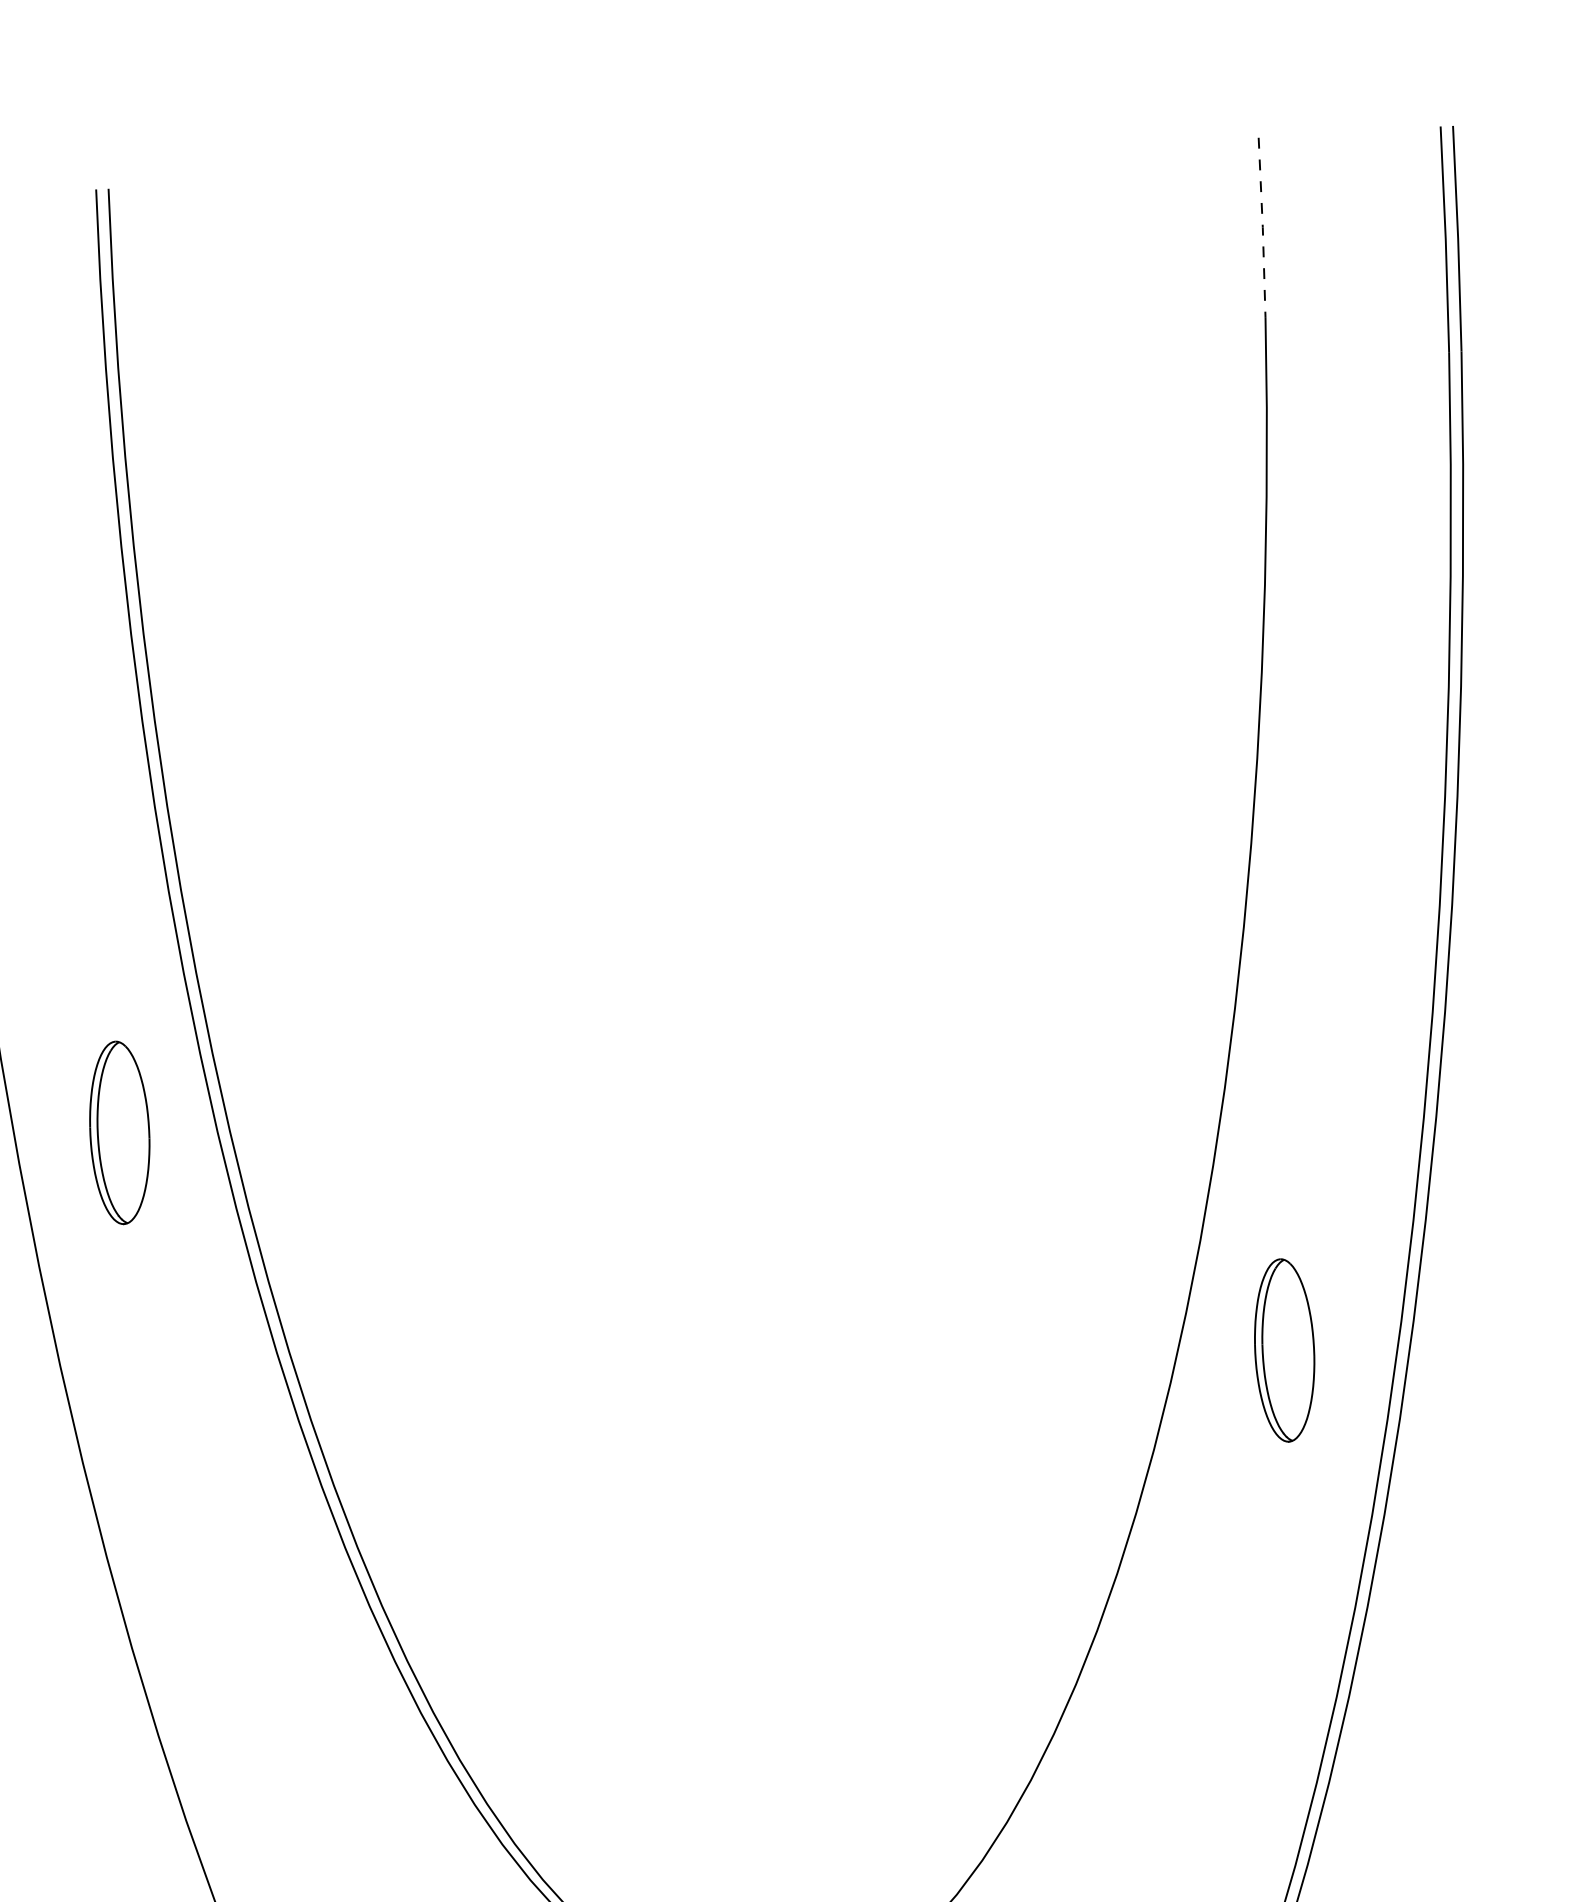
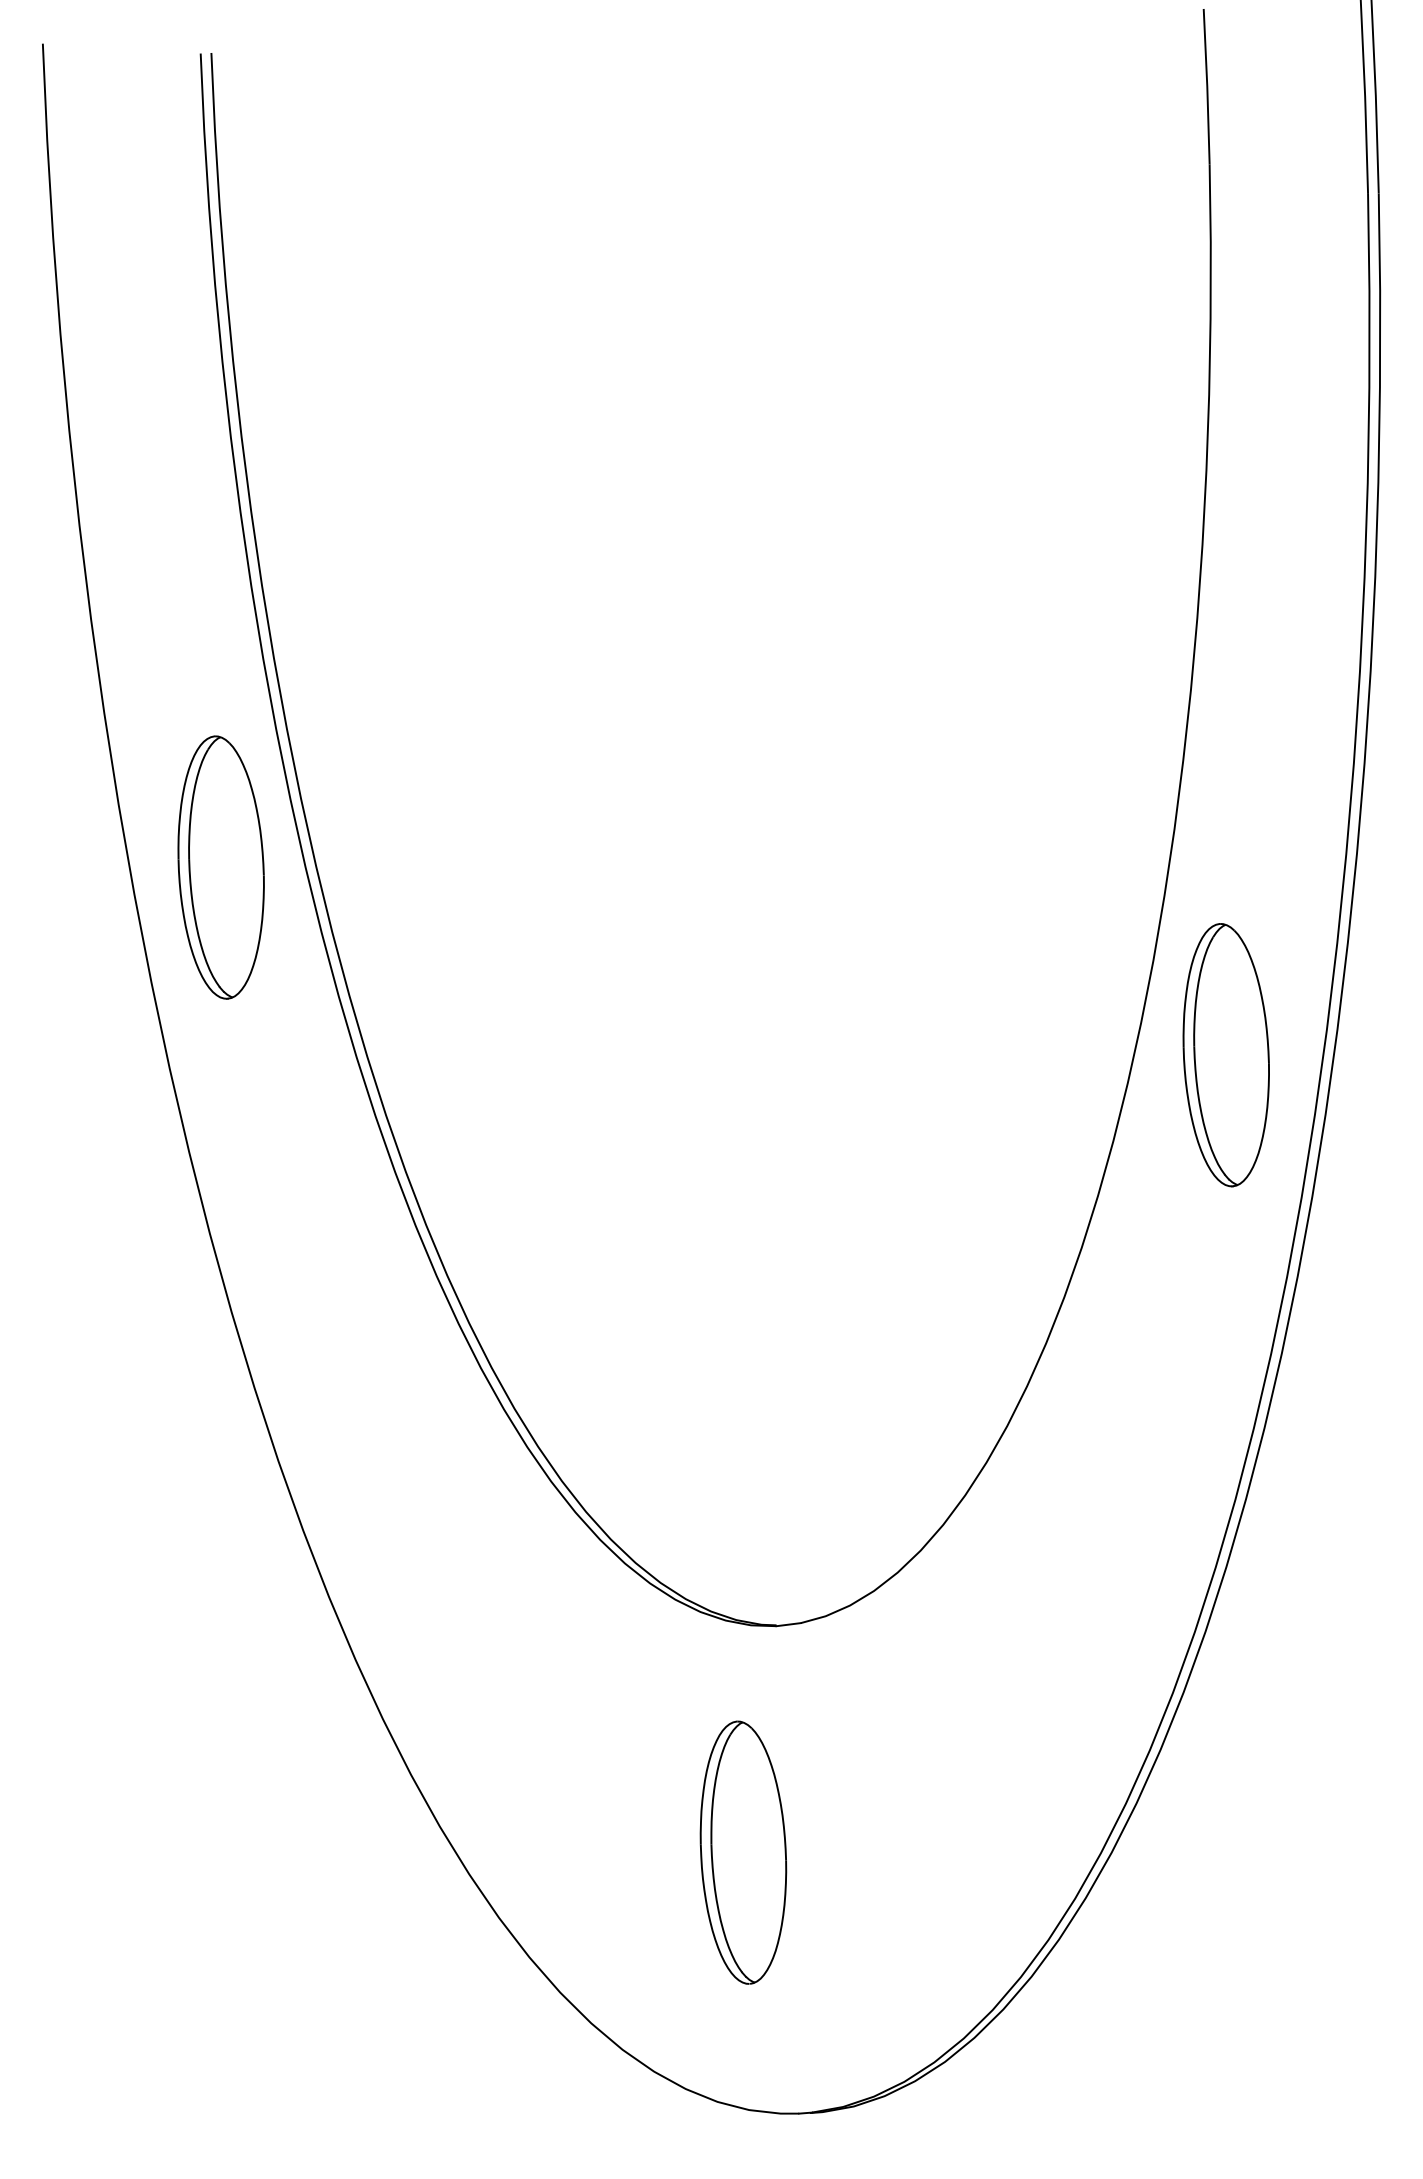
line: (1263, 227) -> (1207, 86), dashed -> solid
part: (119, 1132) -> (220, 867), size x1.67
part: (1283, 1350) -> (1225, 1055), size x1.67

